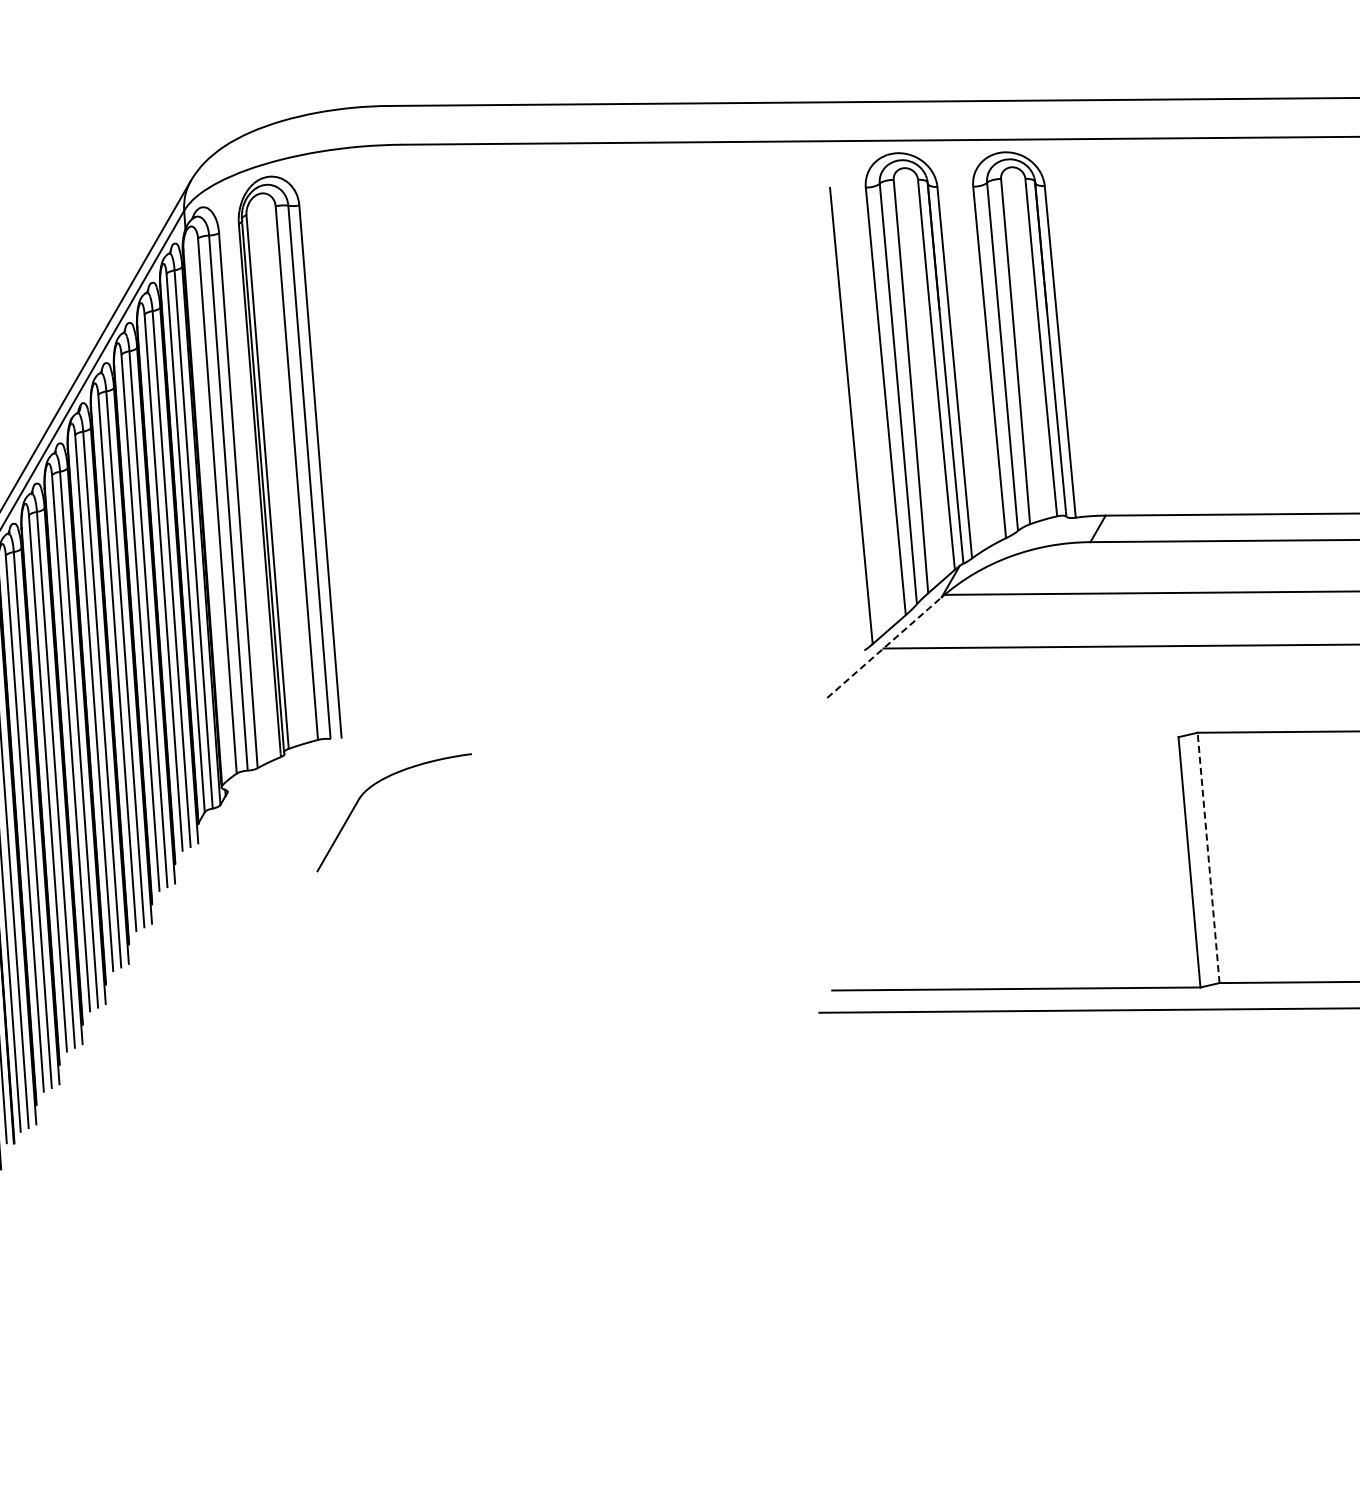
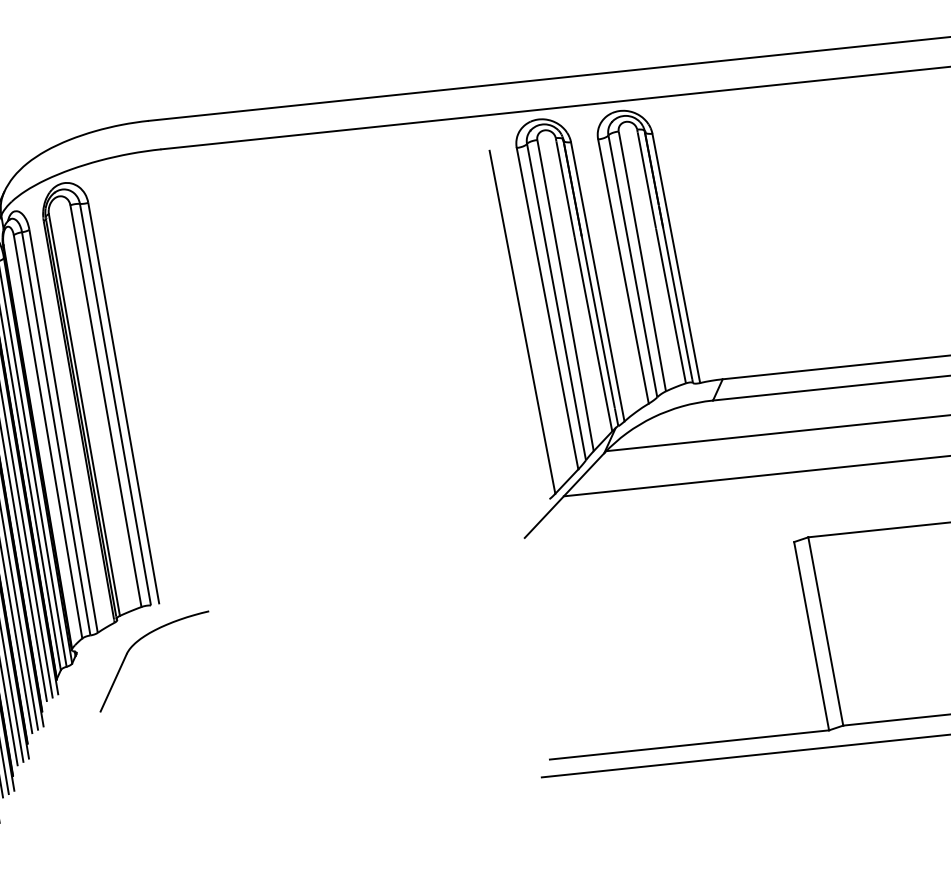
line: (884, 647) -> (564, 495), dashed -> solid
part: (376, 784) -> (139, 641), moved
line: (1208, 857) -> (825, 631), dashed -> solid

